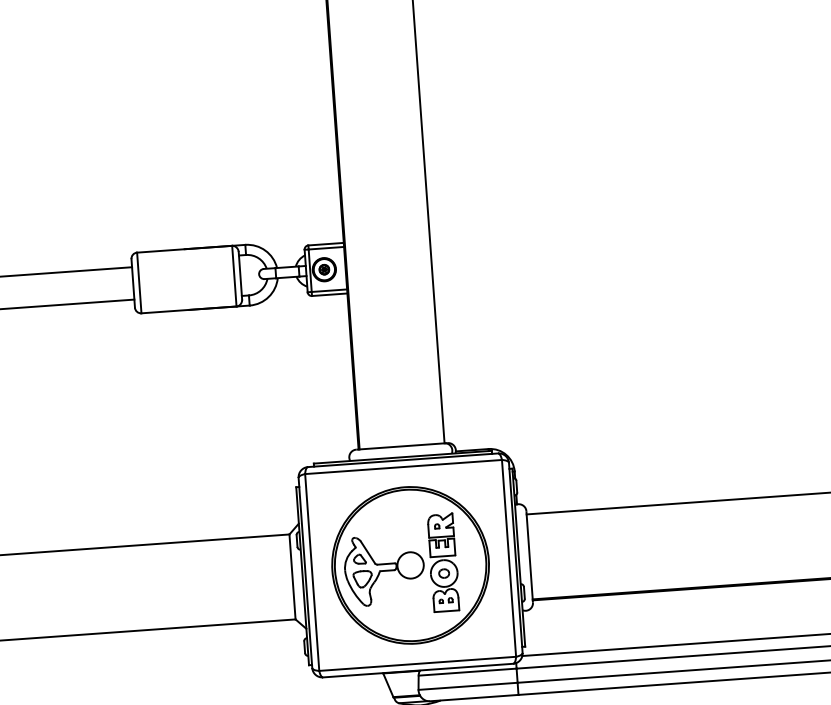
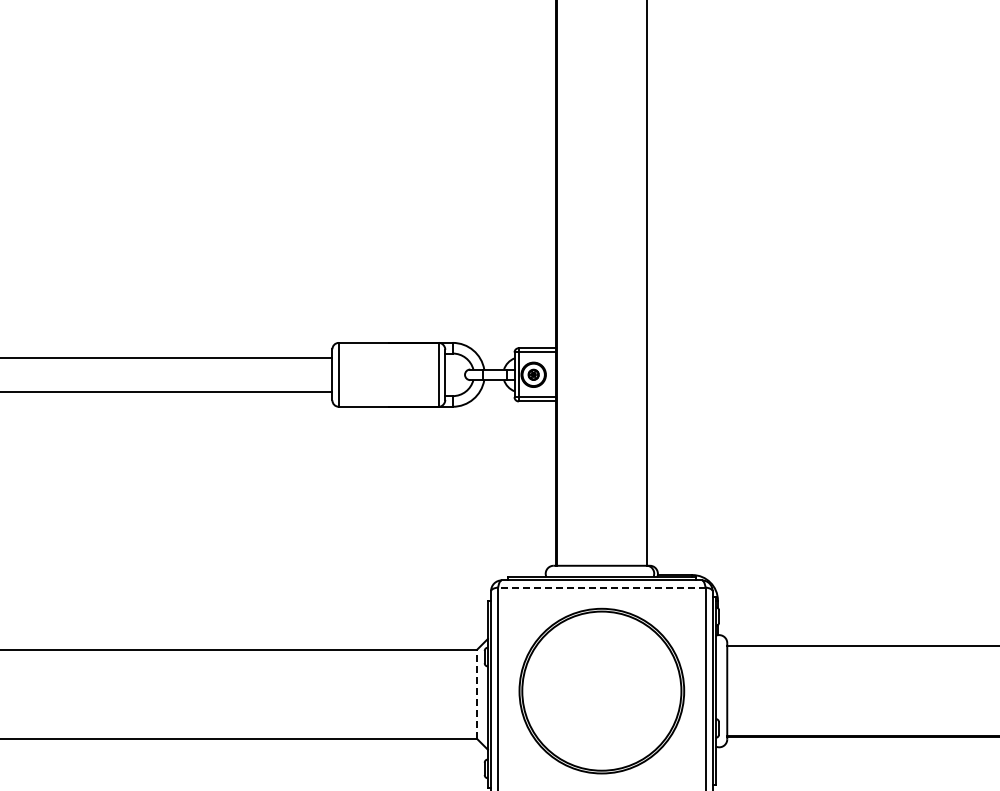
line: (403, 467) -> (601, 587), solid -> dashed
part: (400, 565) -> (591, 690), removed
line: (292, 577) -> (477, 694), solid -> dashed

